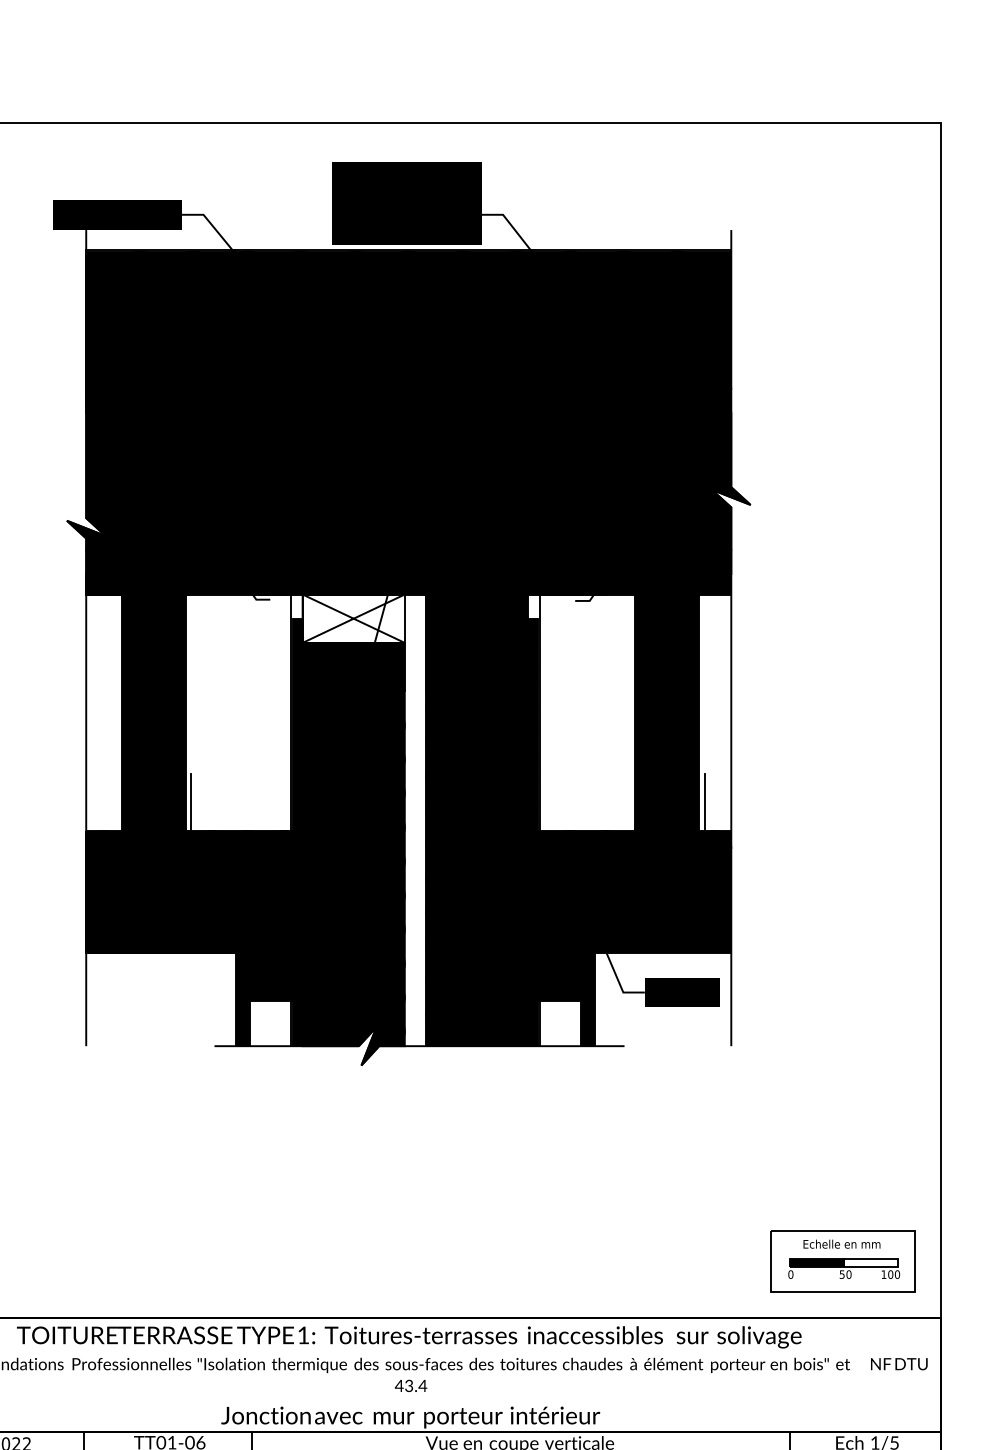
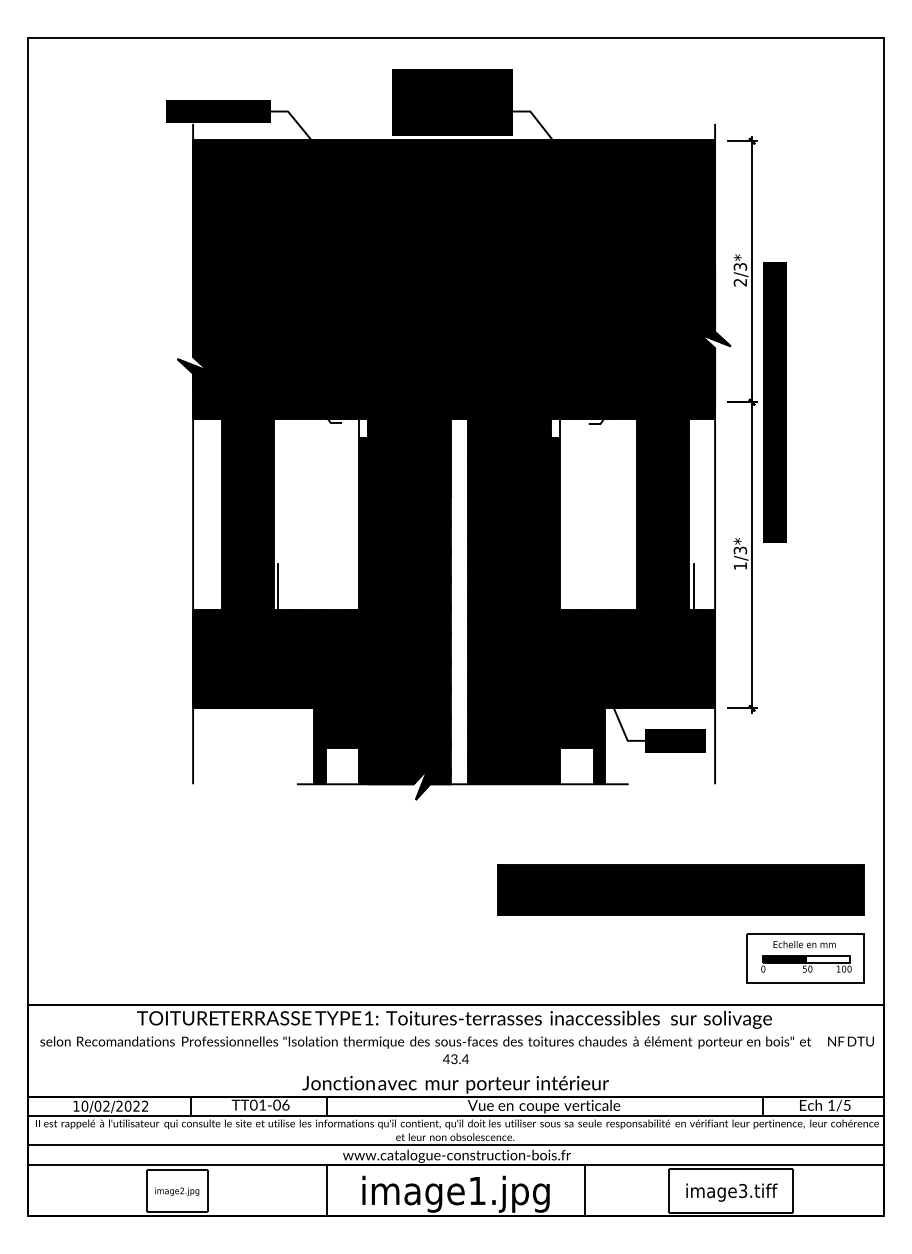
part: (782, 601) -> (756, 424), added
fill: (353, 617) -> (409, 437), added
part: (688, 1176) -> (680, 889), added

